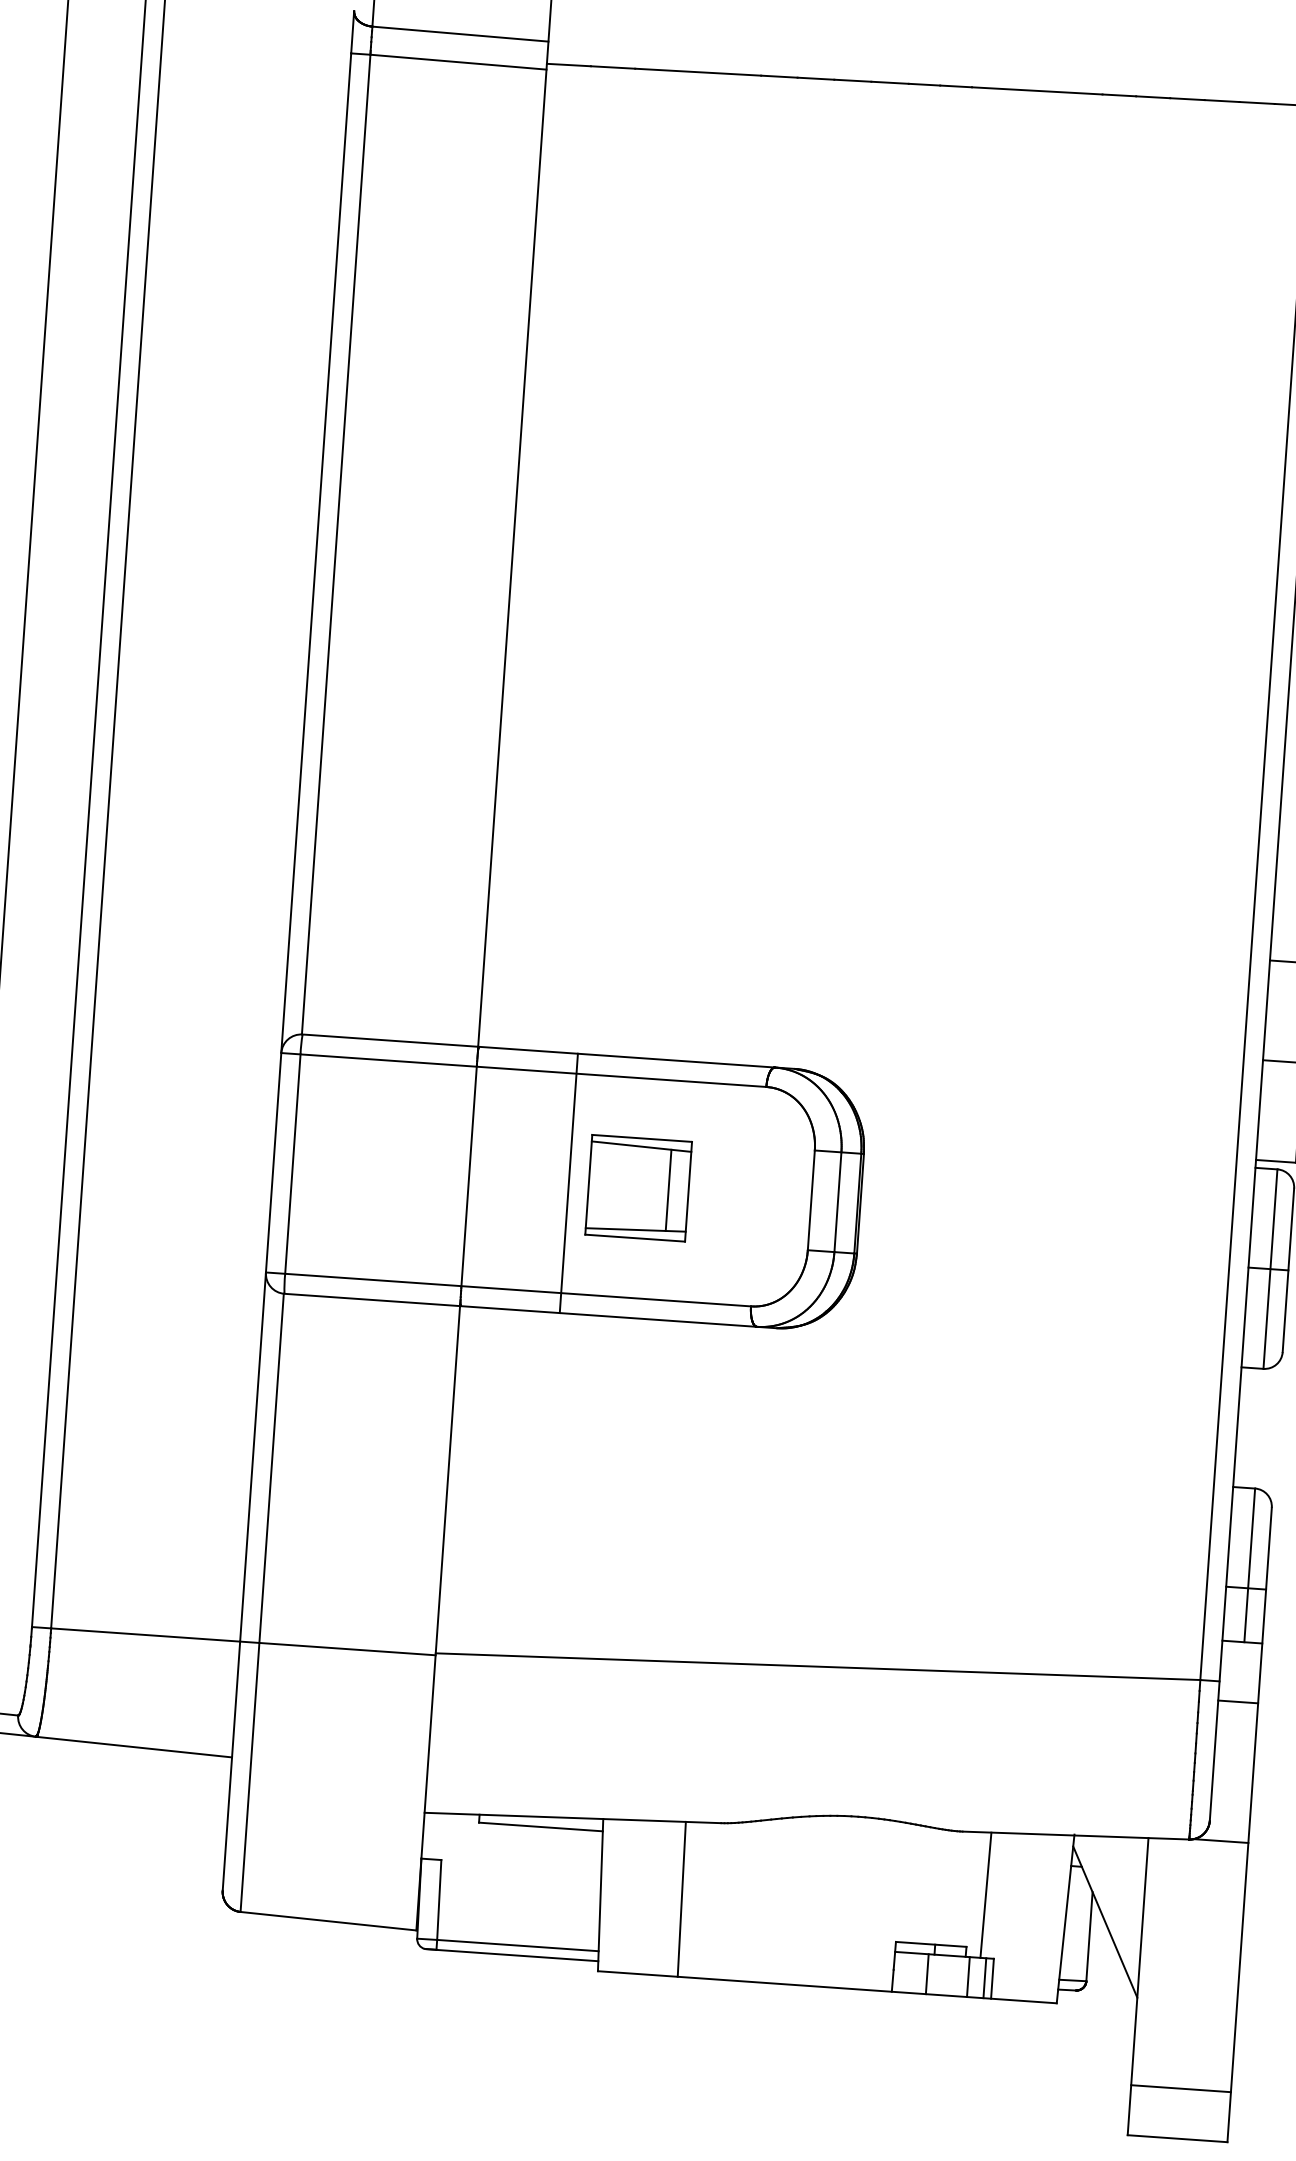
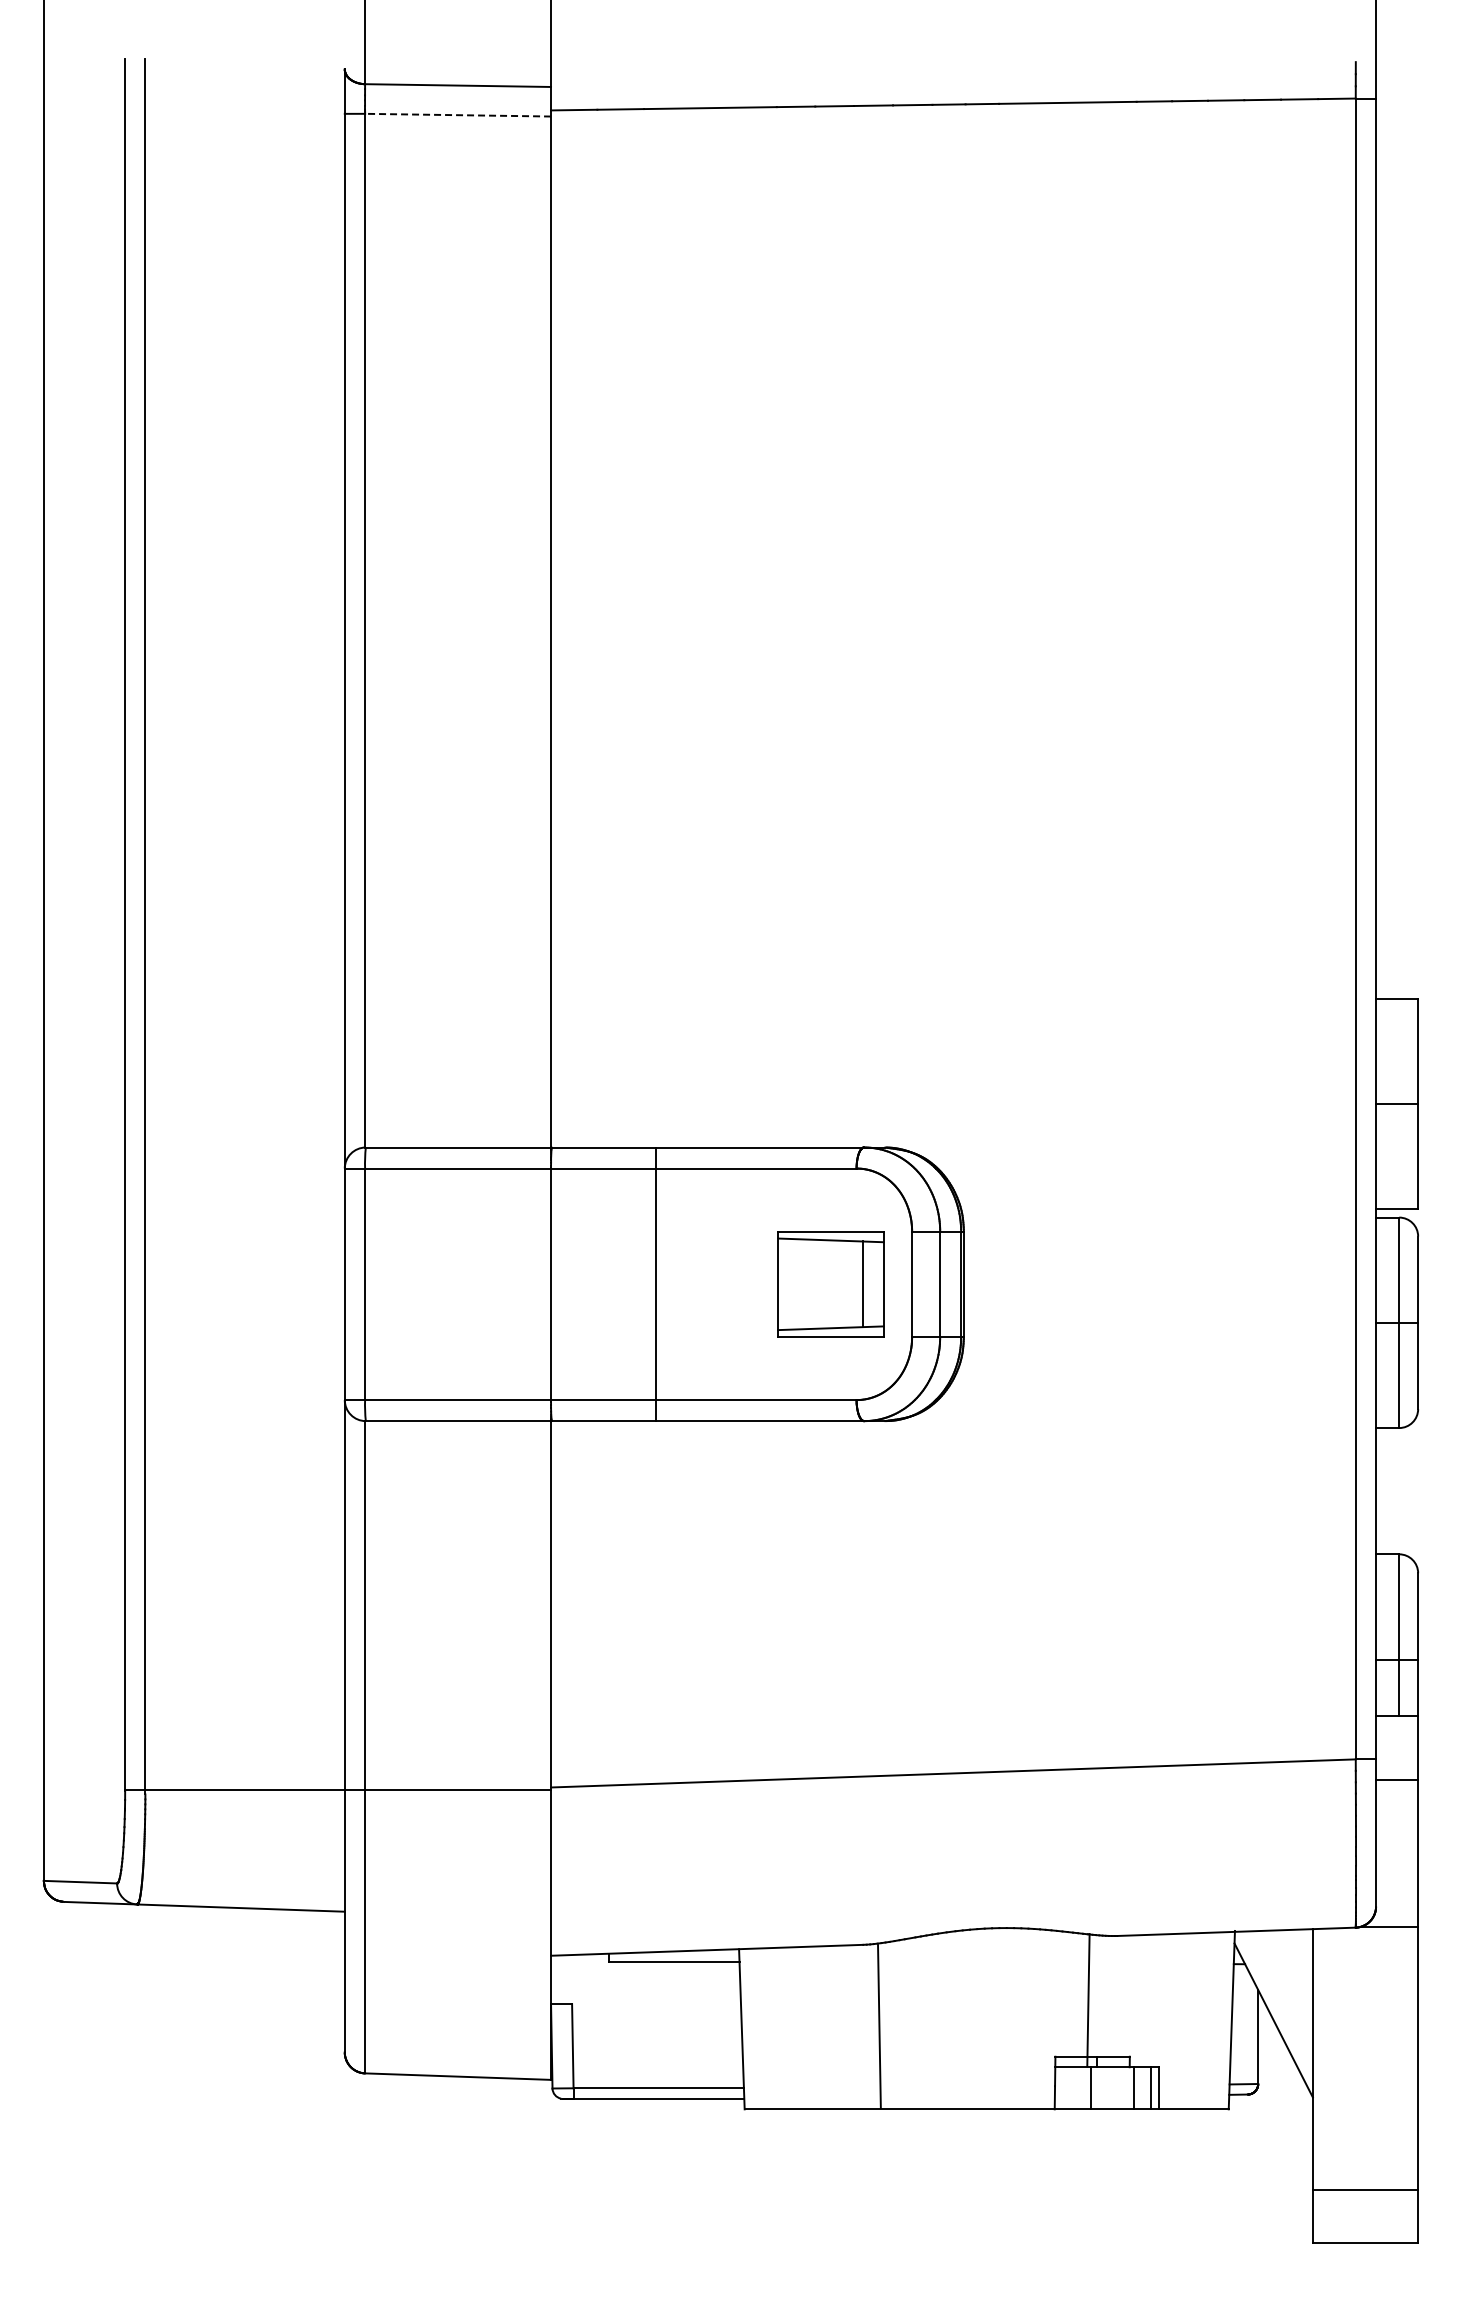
line: (458, 62) -> (458, 115), solid -> dashed
part: (638, 1188) -> (830, 1284), moved
line: (985, 1895) -> (1088, 2000), moved
line: (681, 1899) -> (879, 2026), moved

